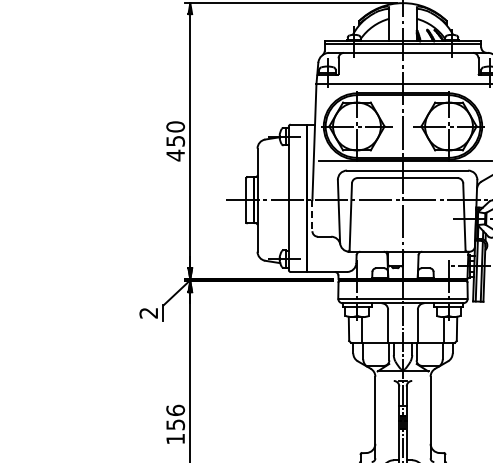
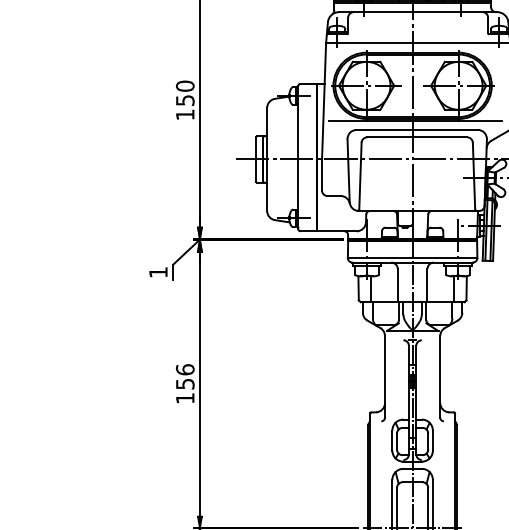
text: (175, 155) -> (185, 114), 450 -> 150
line: (312, 216) -> (322, 175), dashed -> solid
text: (148, 313) -> (158, 272), 2 -> 1

